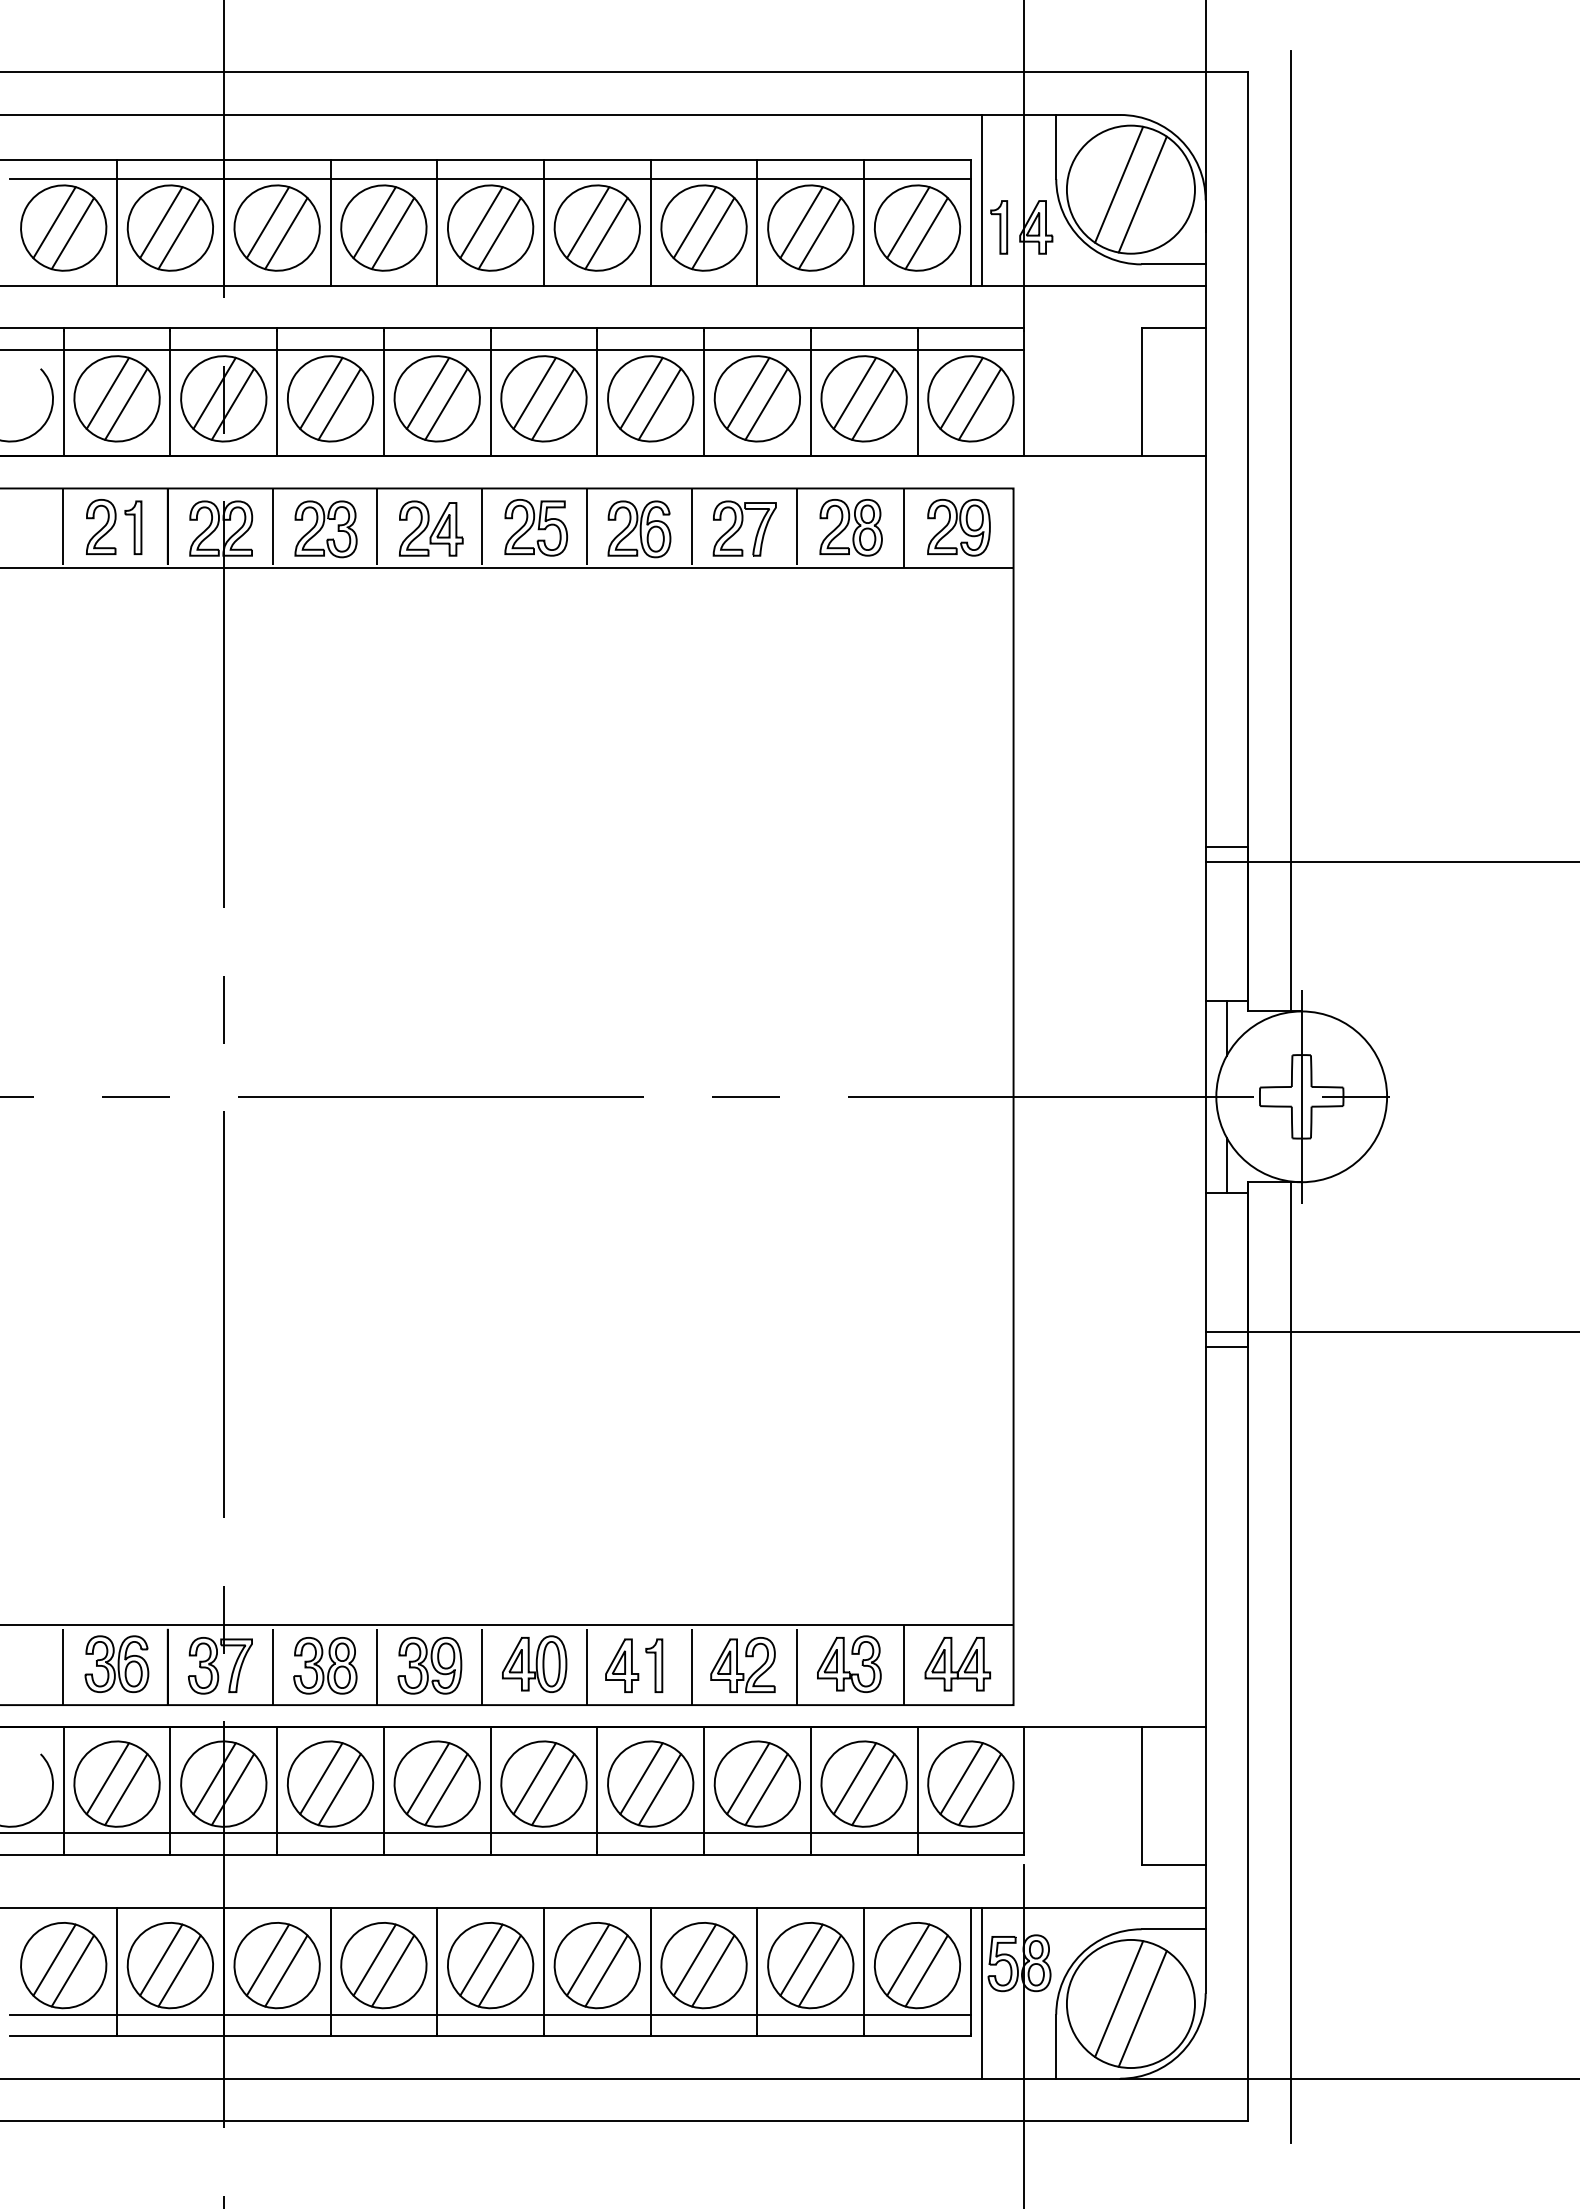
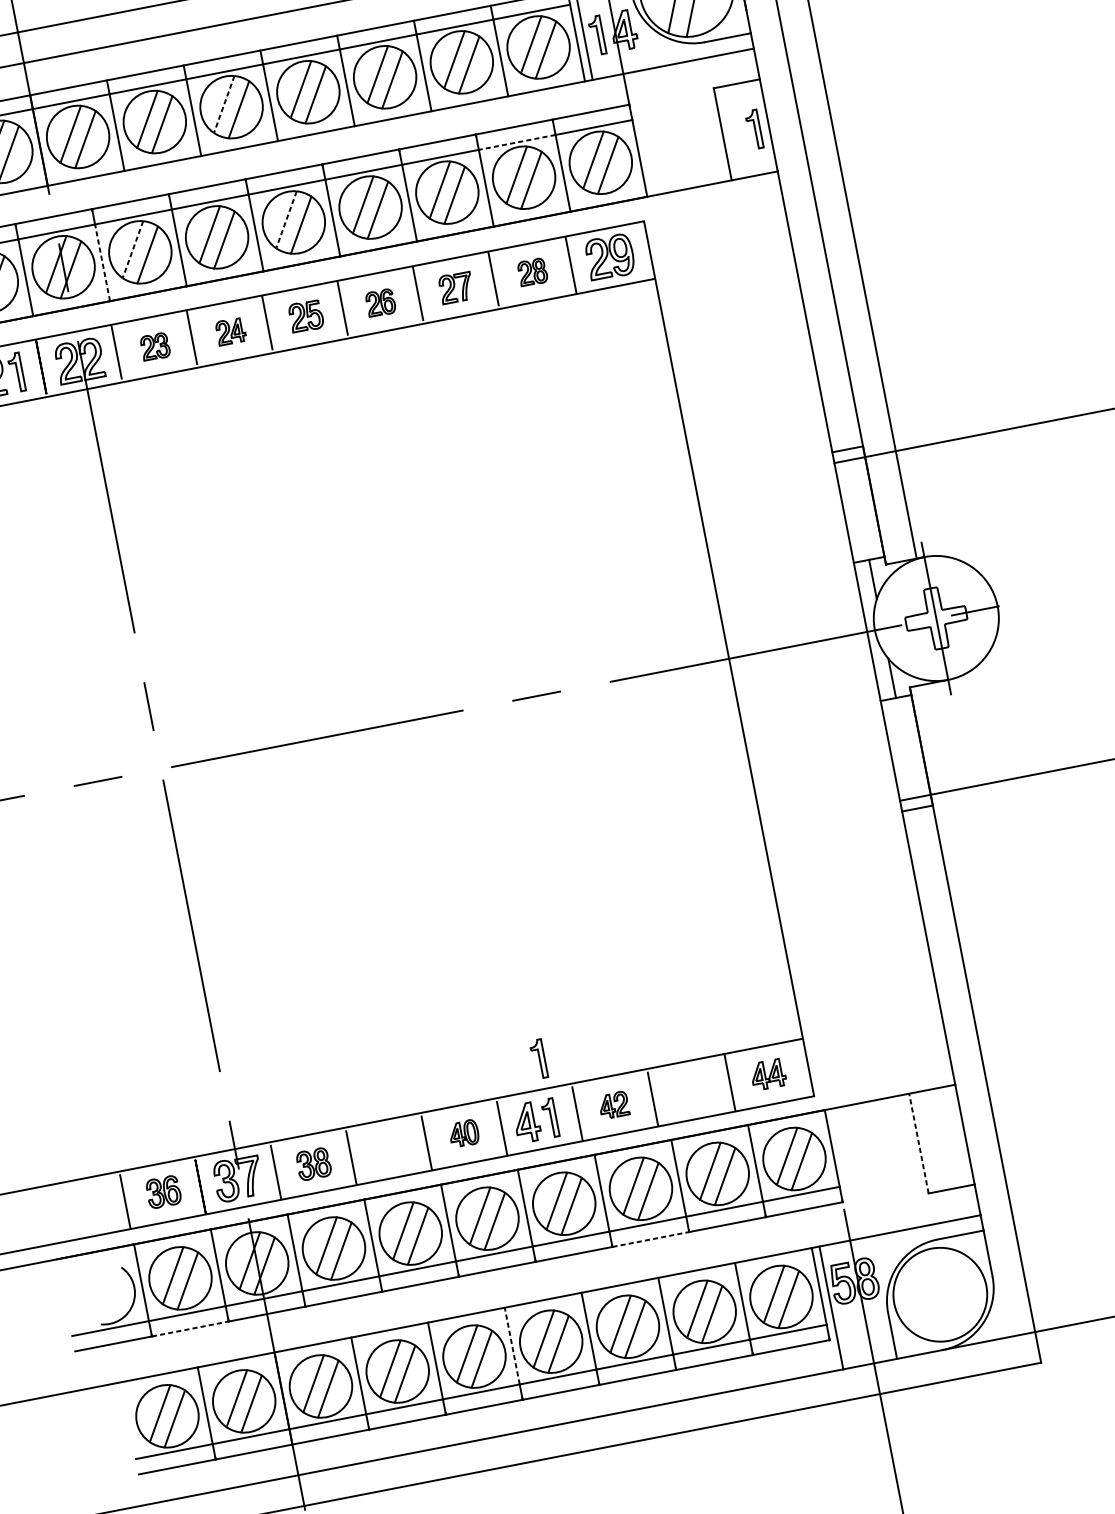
line: (481, 223) -> (224, 105), solid -> dashed
line: (863, 349) -> (516, 142), solid -> dashed
line: (321, 393) -> (133, 249), solid -> dashed
line: (534, 393) -> (286, 219), solid -> dashed
part: (1185, 394) -> (754, 129), added
line: (277, 402) -> (102, 262), solid -> dashed
part: (535, 527) -> (305, 316), size x0.7
part: (850, 527) -> (532, 272), size x0.6
part: (431, 528) -> (231, 331), size x0.6
part: (744, 528) -> (456, 287), size x0.7
part: (325, 529) -> (154, 346), size x0.6
part: (639, 529) -> (380, 303), size x0.6
part: (654, 1583) -> (538, 1058), added
line: (1291, 1662) -> (1008, 1026), removed
part: (116, 1663) -> (163, 1191), size x0.7
part: (534, 1663) -> (463, 1133), size x0.6
part: (849, 1663) -> (690, 1089), removed
part: (742, 1664) -> (613, 1104), size x0.6
part: (957, 1664) -> (768, 1074), size x0.7
part: (325, 1665) -> (313, 1163), size x0.7
part: (429, 1665) -> (388, 1149), removed
line: (1141, 1795) -> (918, 1143), solid -> dashed
line: (117, 1854) -> (190, 1328), solid -> dashed
line: (757, 1854) -> (650, 1239), solid -> dashed
line: (543, 1960) -> (511, 1345), solid -> dashed
line: (1119, 1999) -> (931, 1293), removed
line: (1142, 2008) -> (949, 1296), removed

